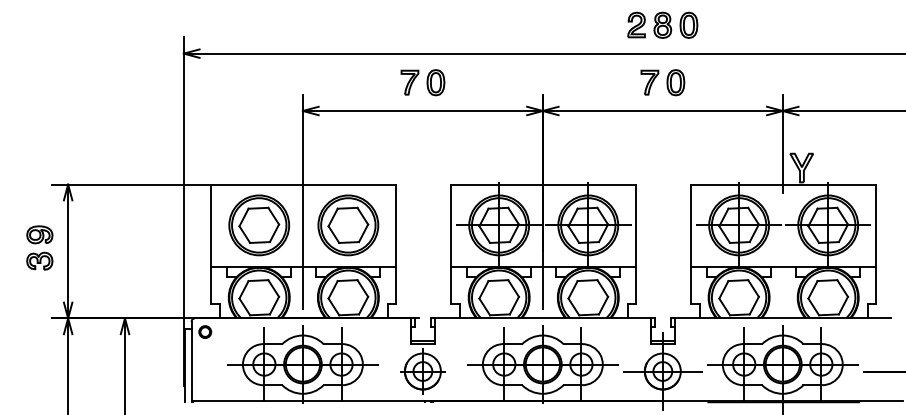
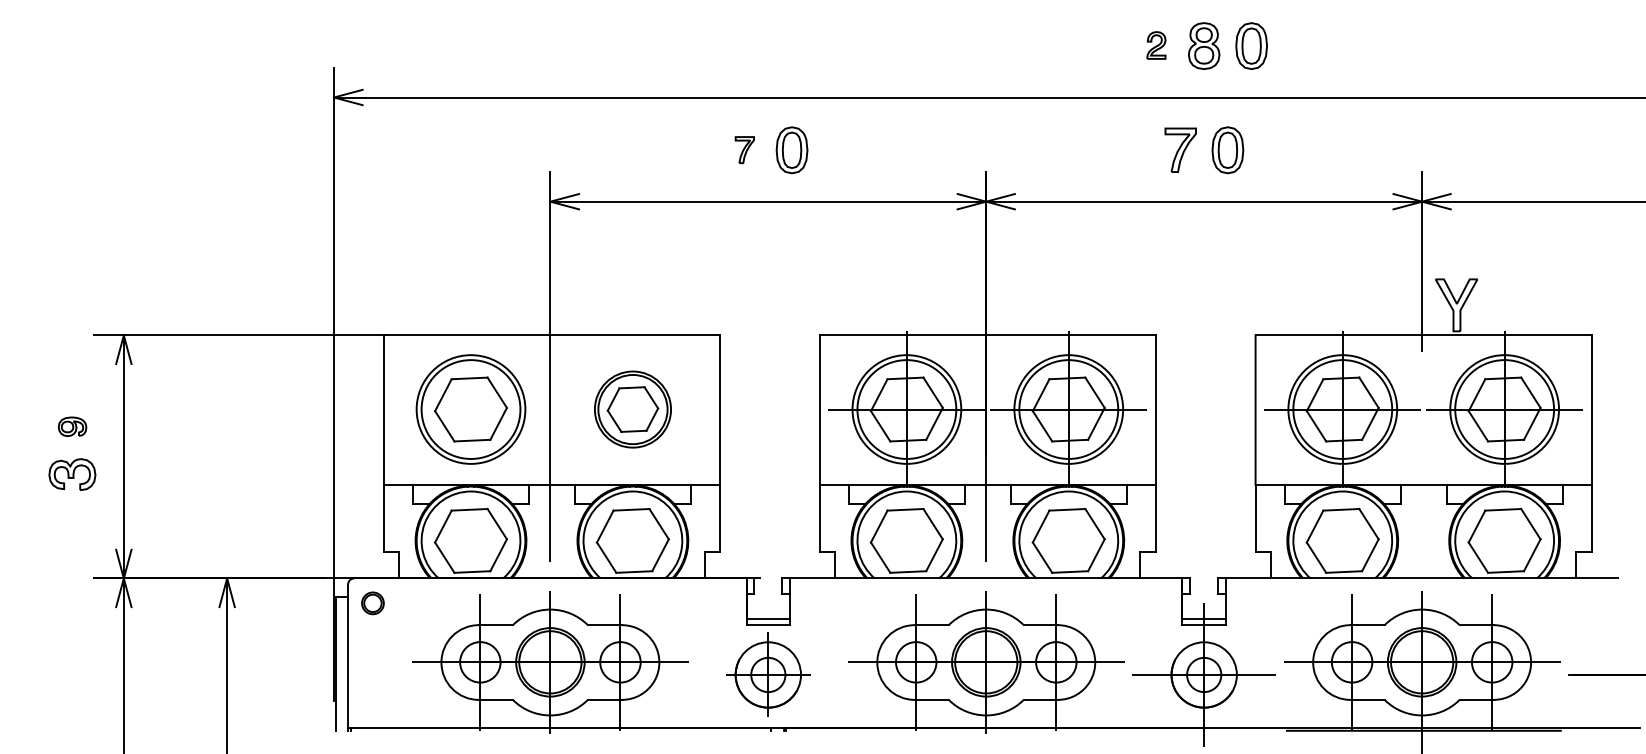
part: (636, 24) -> (1156, 44), size x0.6
part: (409, 82) -> (743, 149), size x0.6
part: (348, 225) -> (633, 409), size x0.7
part: (39, 234) -> (71, 426), size x0.6

